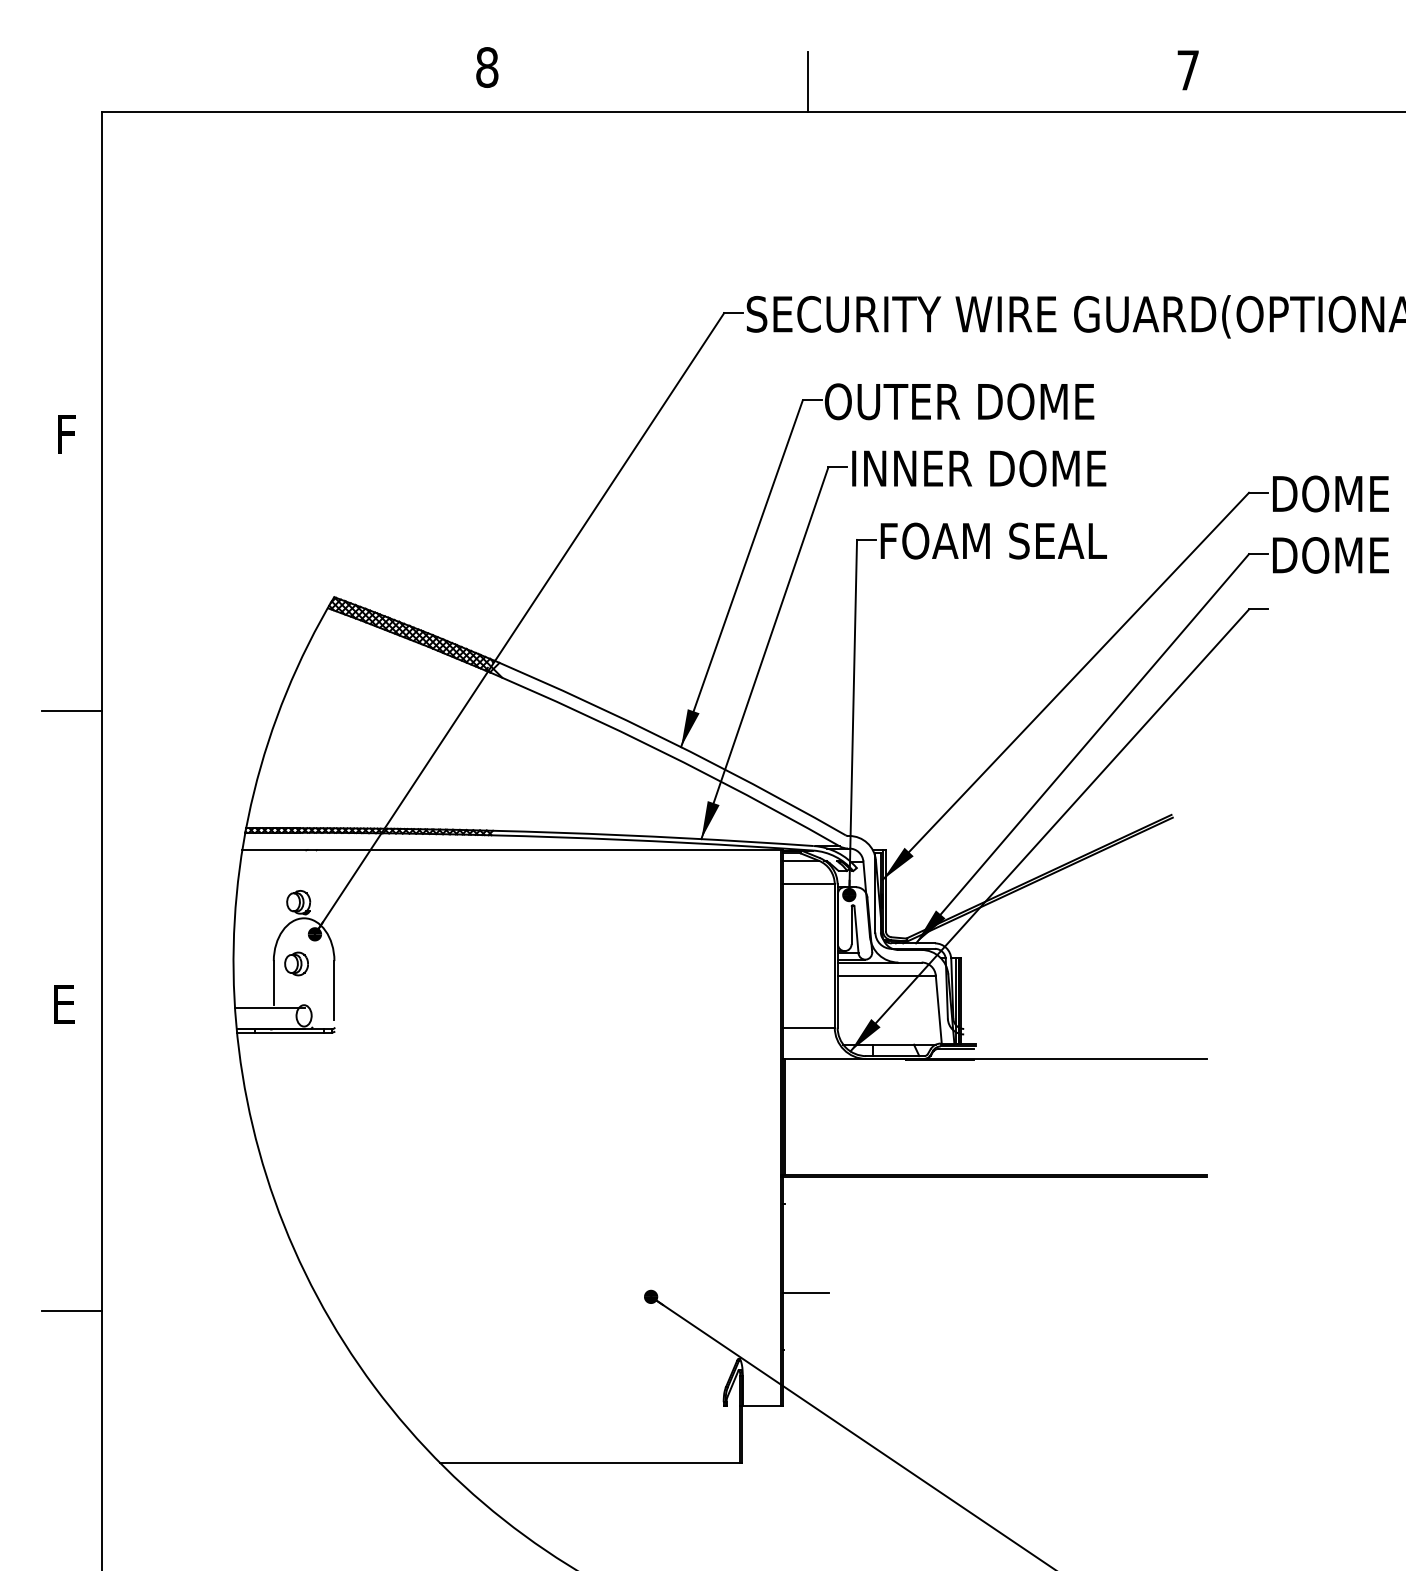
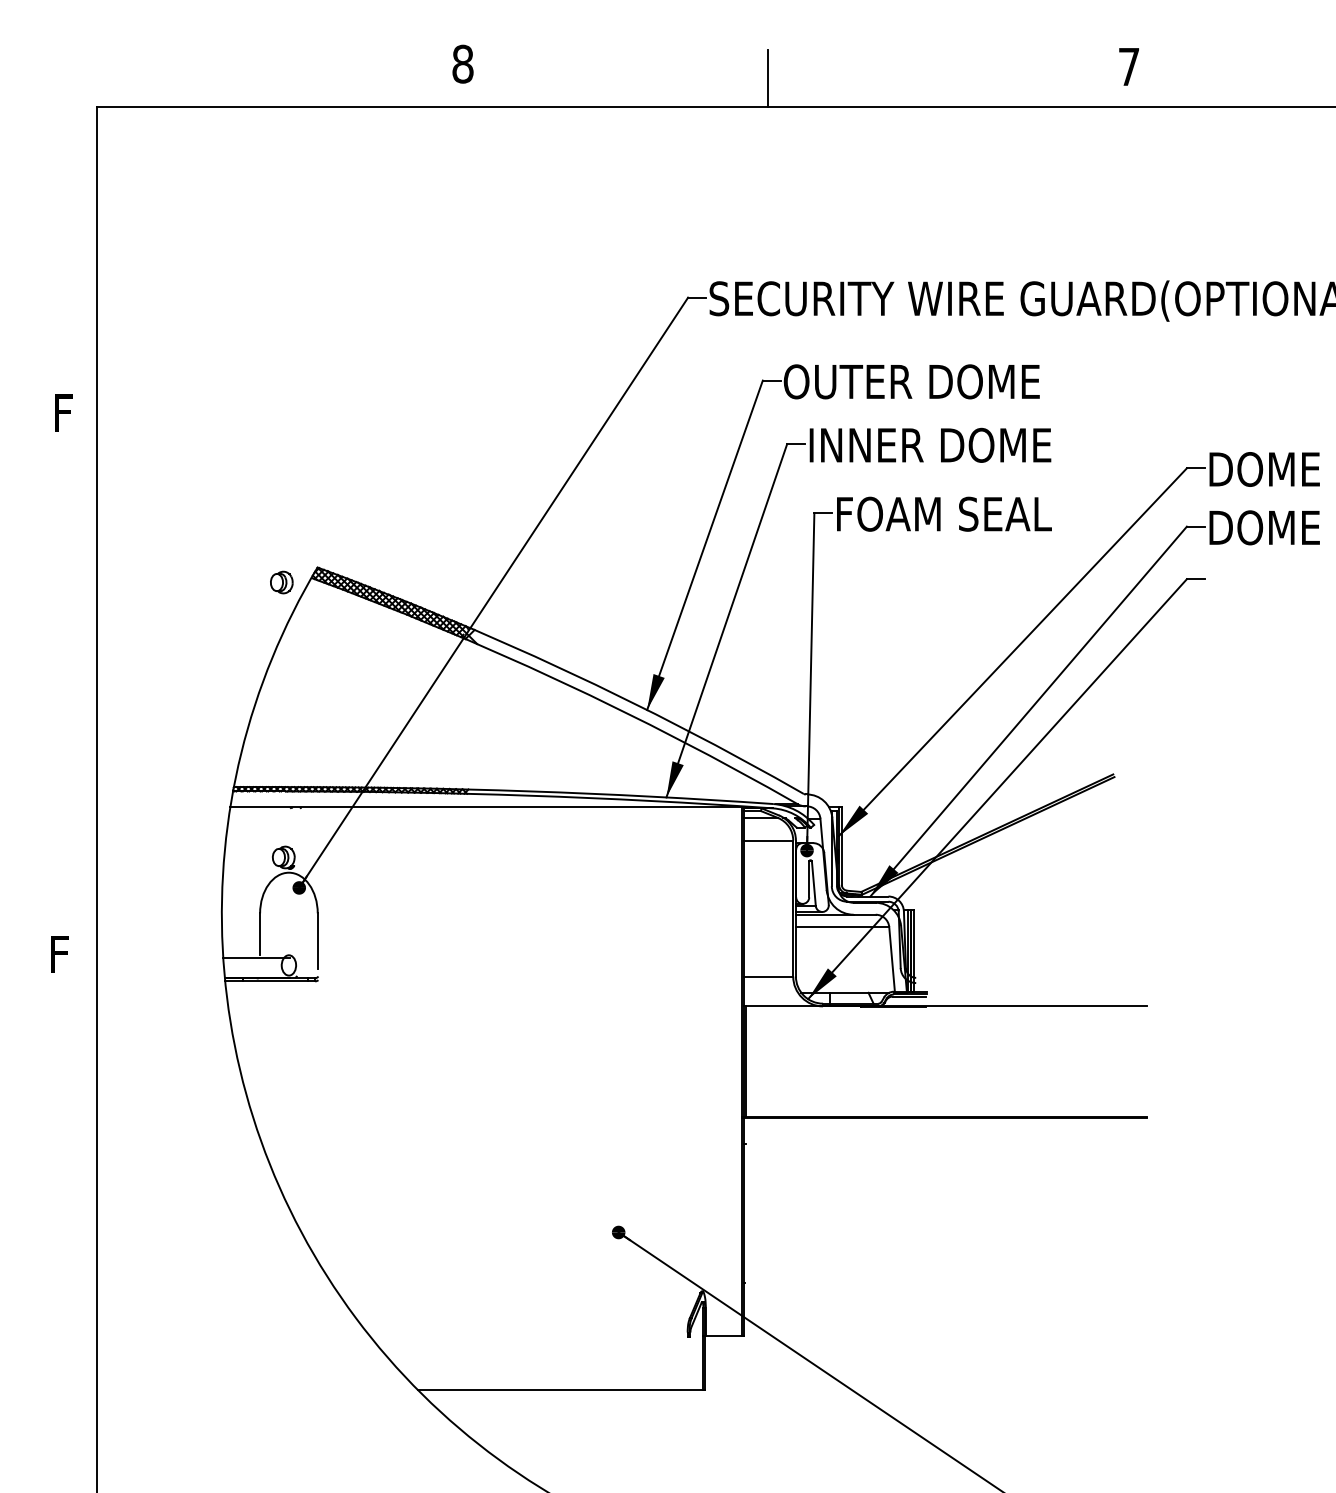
line: (72, 711) -> (68, 676), removed
part: (296, 963) -> (281, 582), moved
text: (66, 1004) -> (63, 954), E -> F
line: (805, 1292) -> (765, 1228), removed
line: (72, 1310) -> (68, 1245), removed

